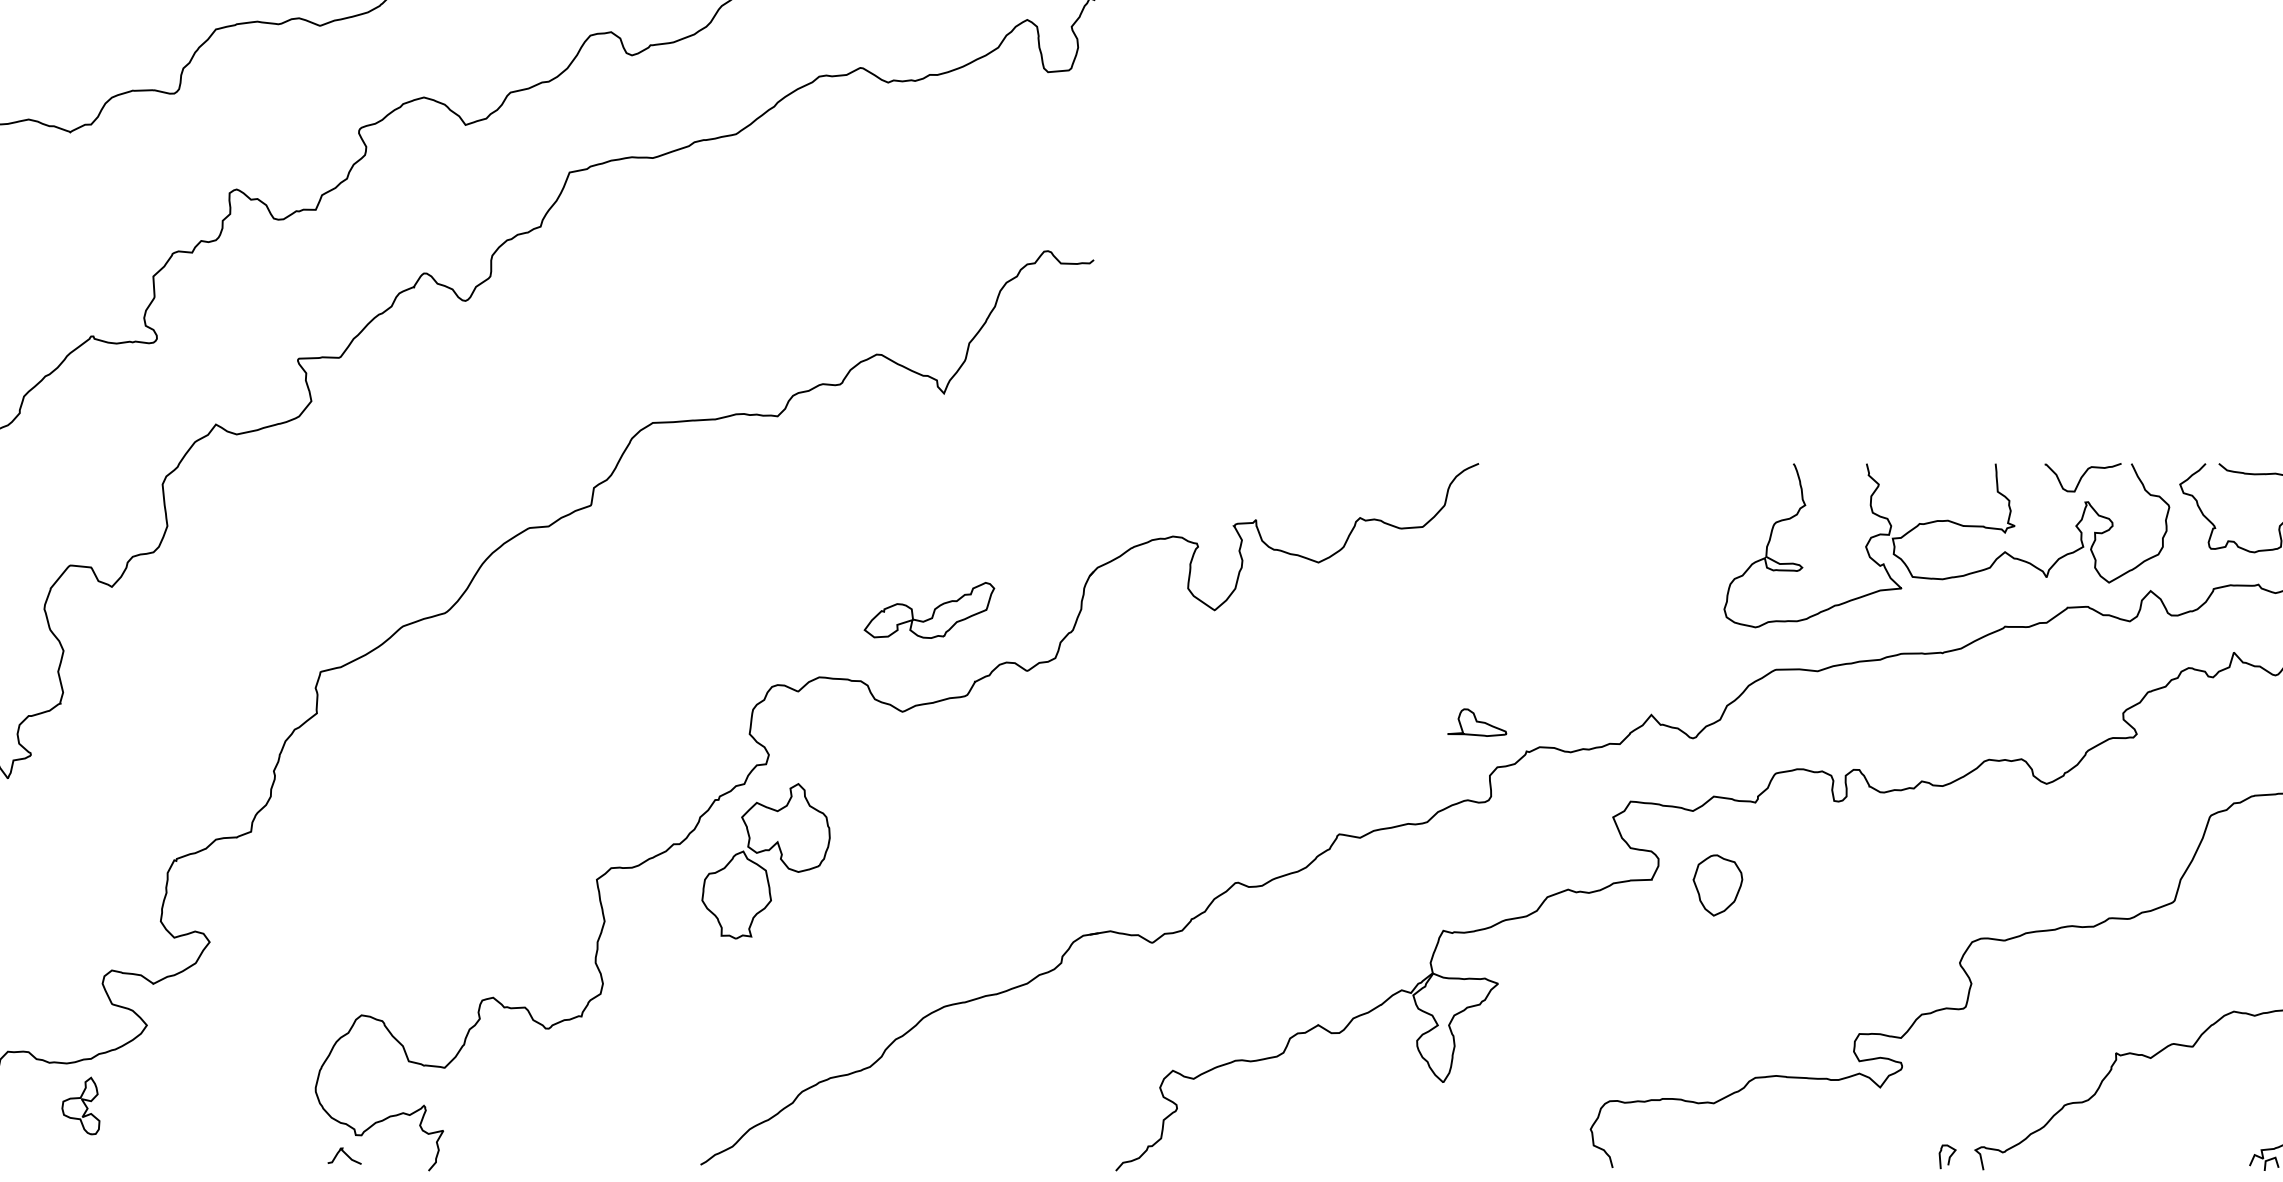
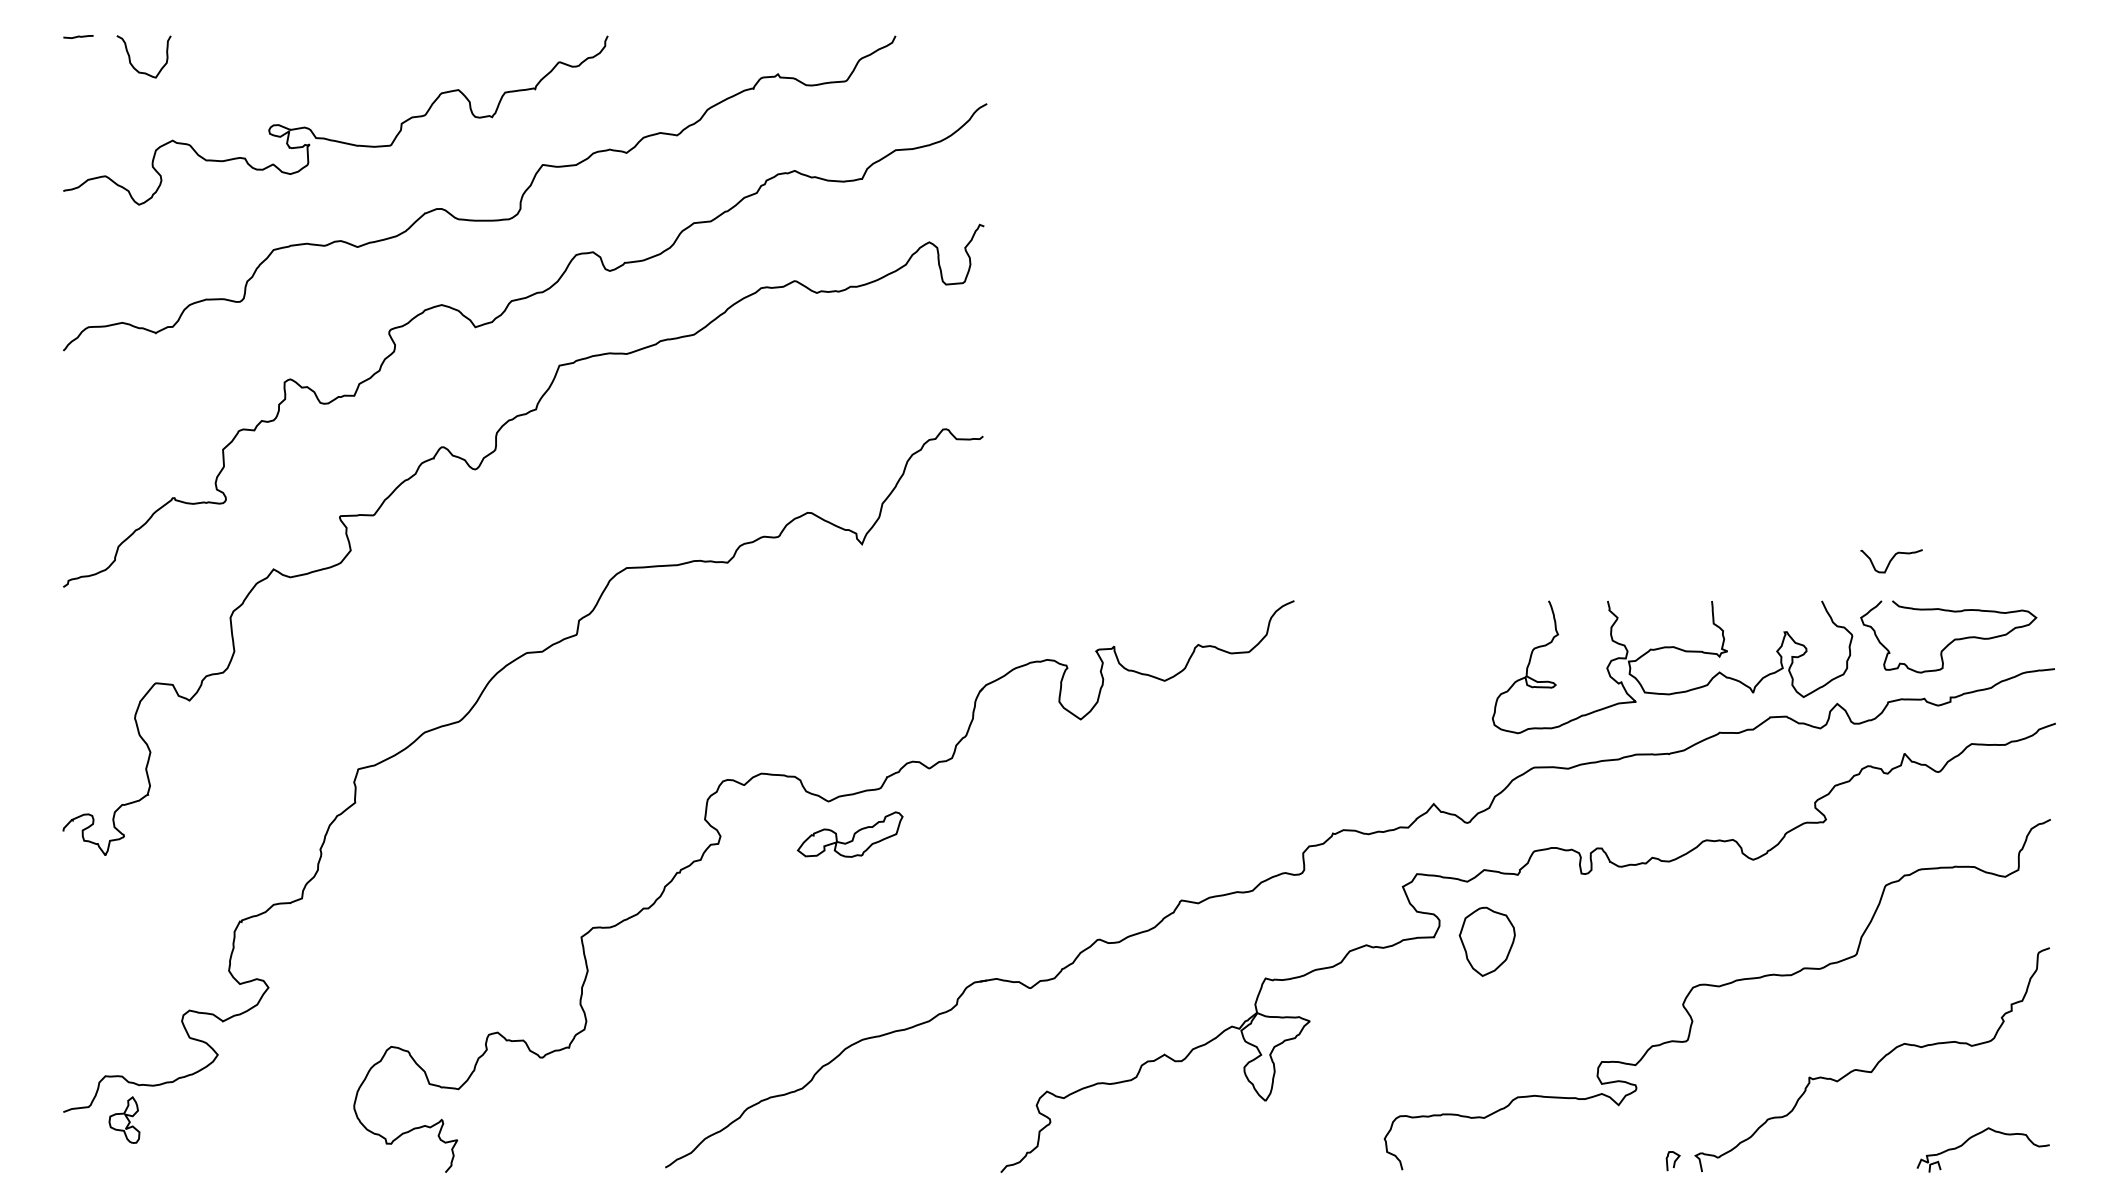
curve: (2082, 477) -> (1891, 561), moved
part: (928, 610) -> (849, 834), moved
part: (1477, 721) -> (1293, 809), removed
part: (765, 860) -> (717, 921), removed
part: (1717, 885) -> (1487, 941), size x1.4
part: (80, 1105) -> (124, 1119), moved
curve: (344, 1154) -> (377, 1159), removed

